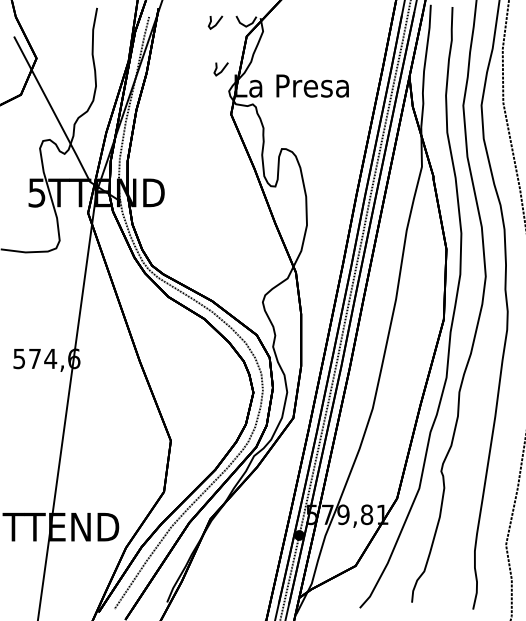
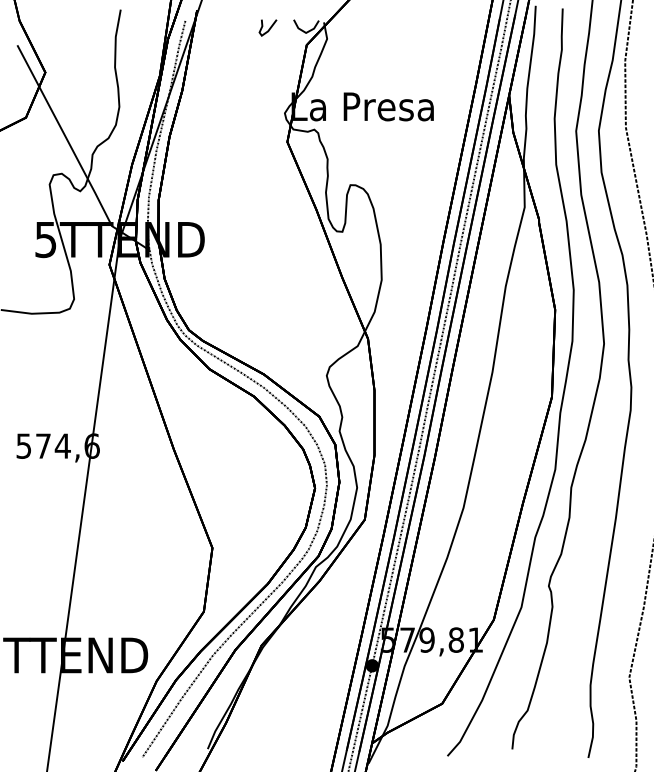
curve: (222, 68) -> (276, 85), removed

